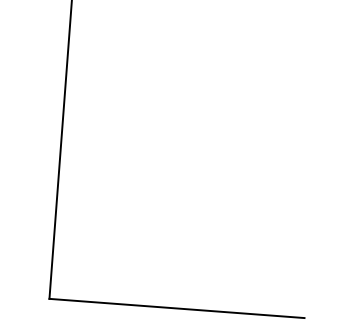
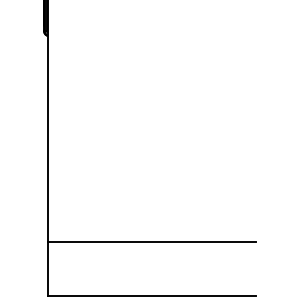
line: (181, 241) -> (151, 241), added

